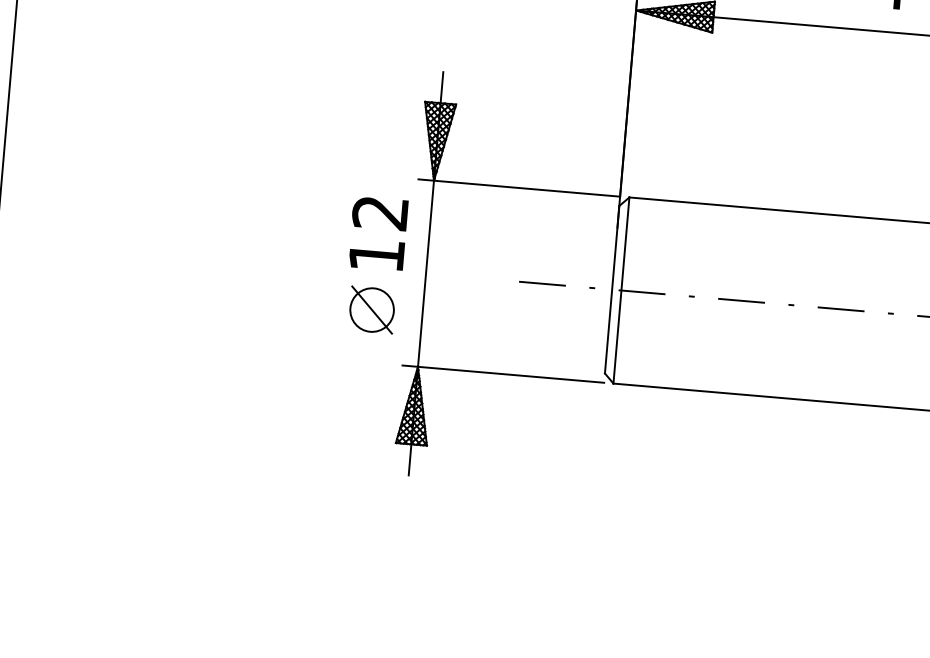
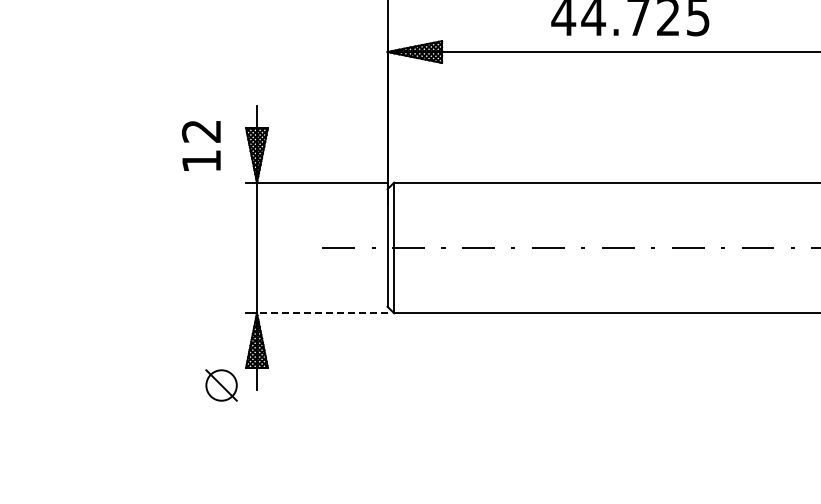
text: (378, 233) -> (201, 145), moved
part: (371, 310) -> (221, 385), moved
line: (509, 374) -> (321, 313), solid -> dashed

